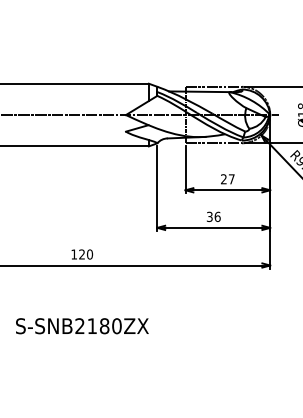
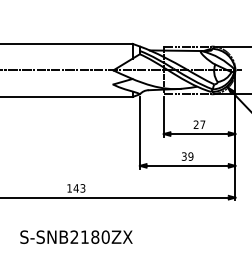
text: (217, 216) -> (190, 156), 36 -> 39
text: (85, 254) -> (79, 188), 120 -> 143
text: (82, 326) -> (76, 237), moved

